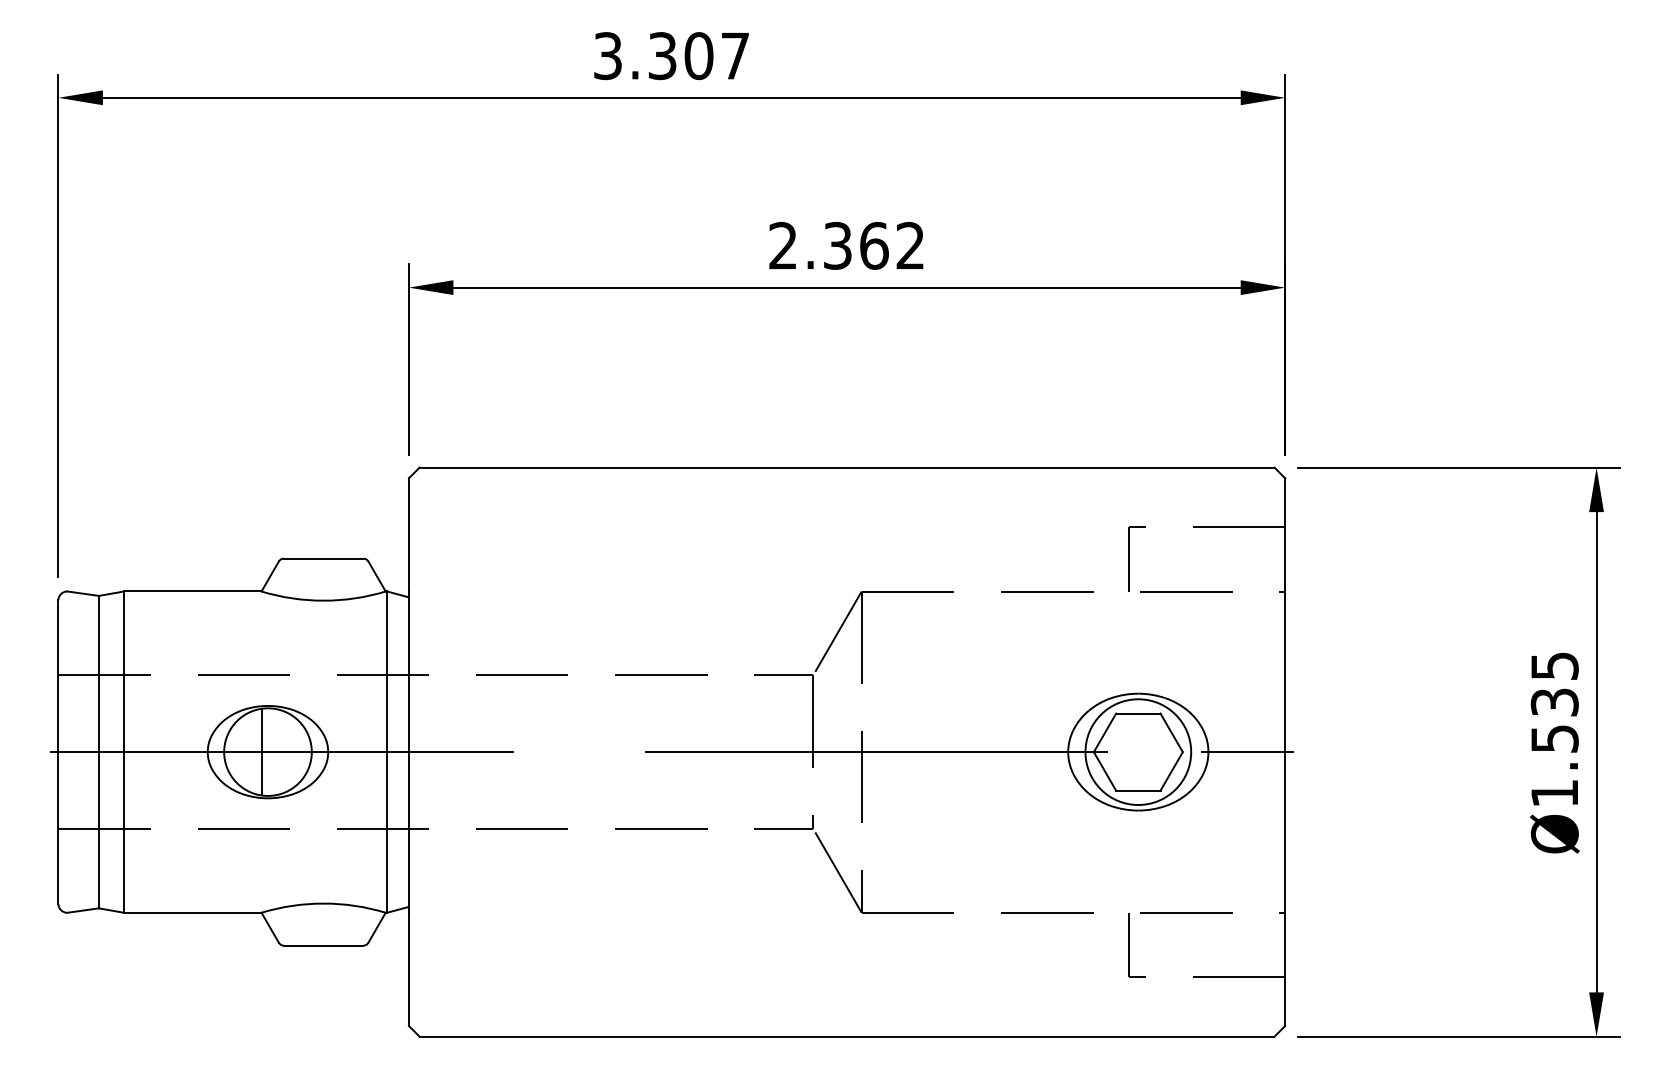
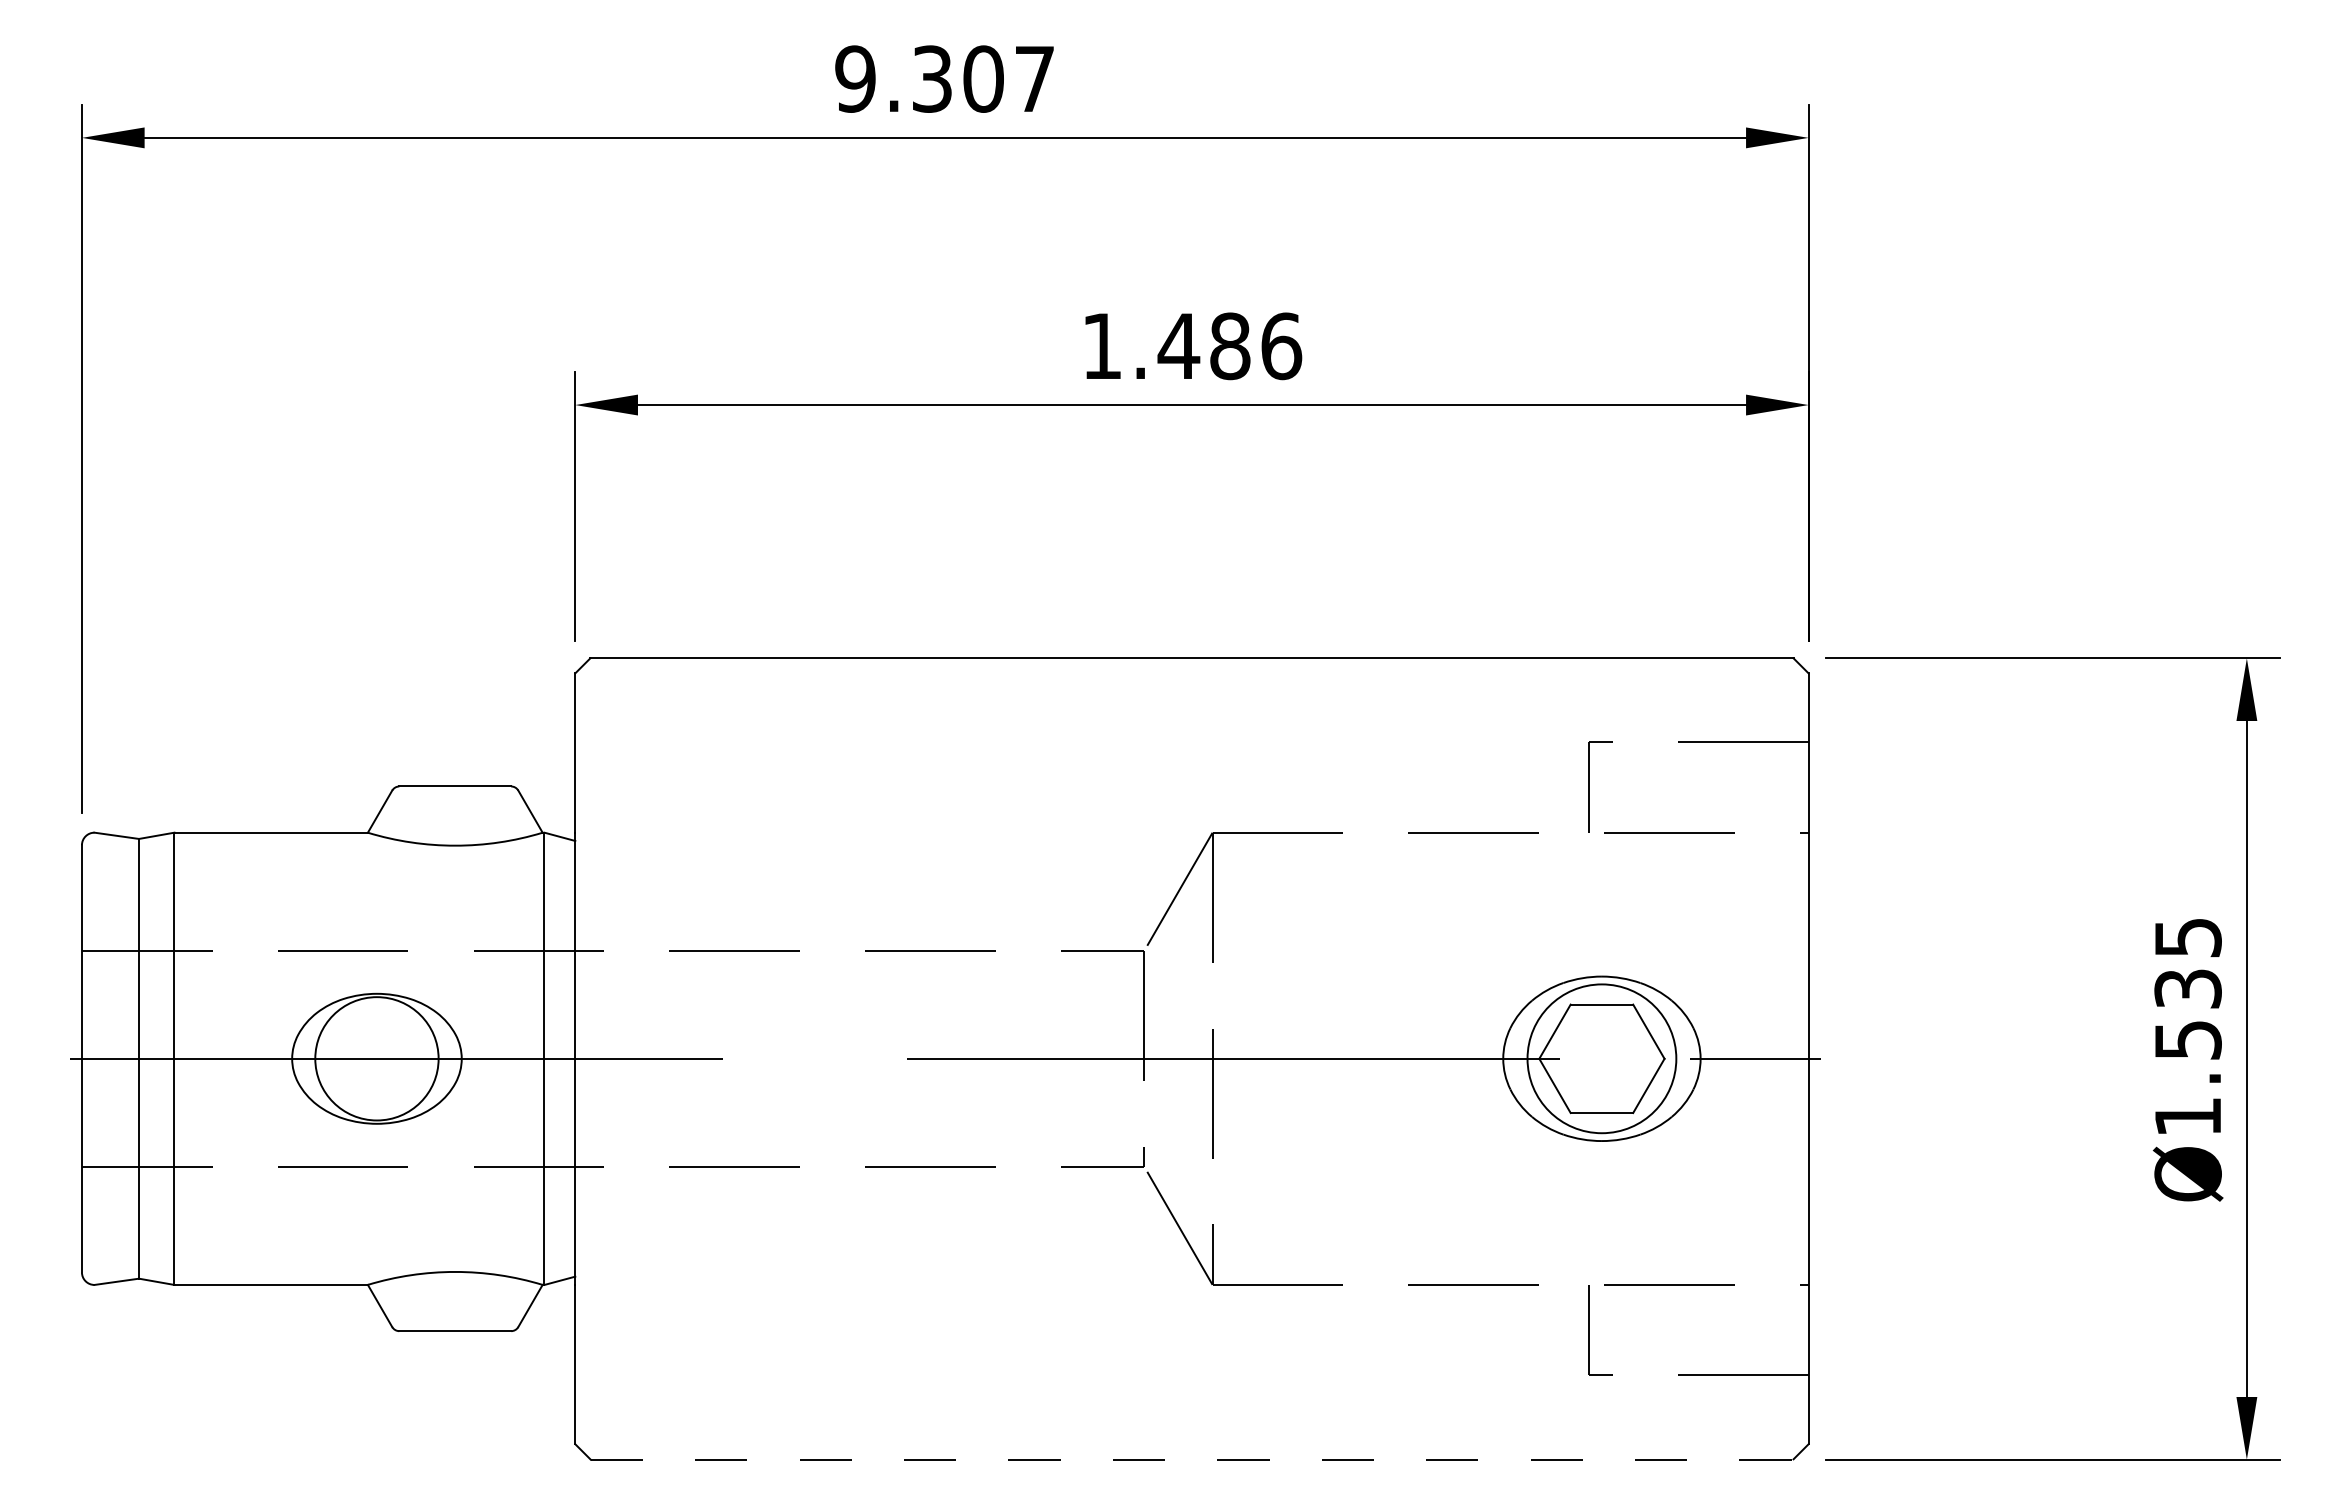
text: (607, 55) -> (855, 78), 3.307 -> 9.307
text: (847, 246) -> (1192, 346), 2.362 -> 1.486
line: (261, 751) -> (367, 1058), removed
line: (847, 1036) -> (1192, 1459), solid -> dashed

